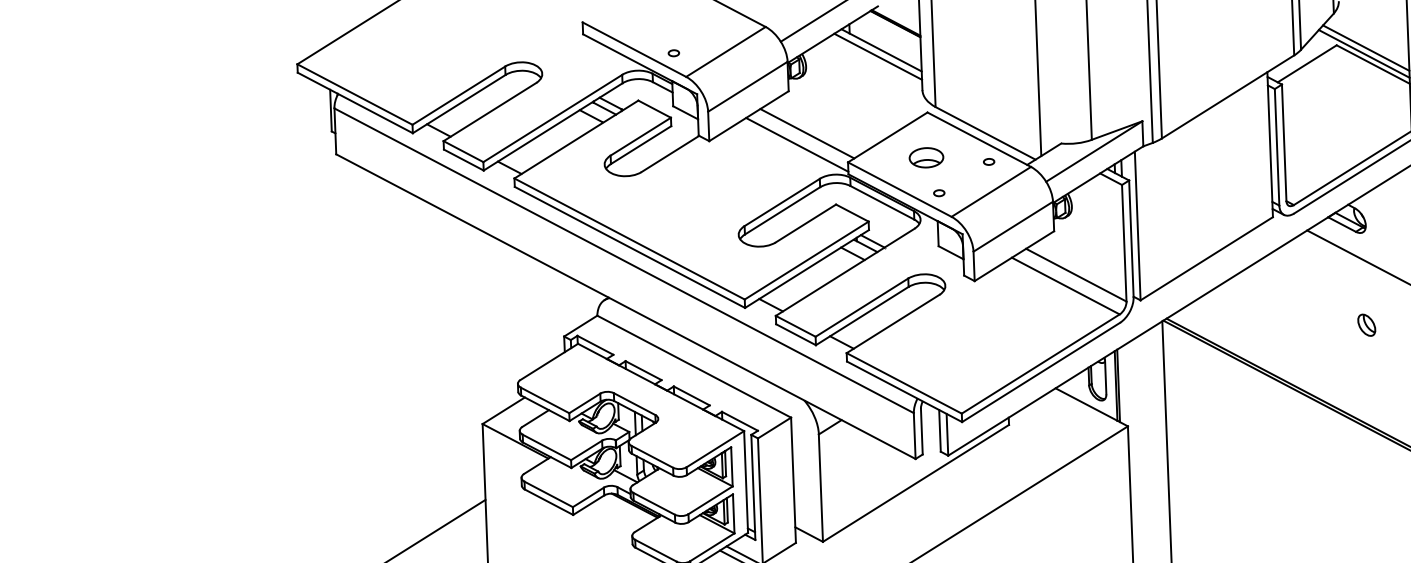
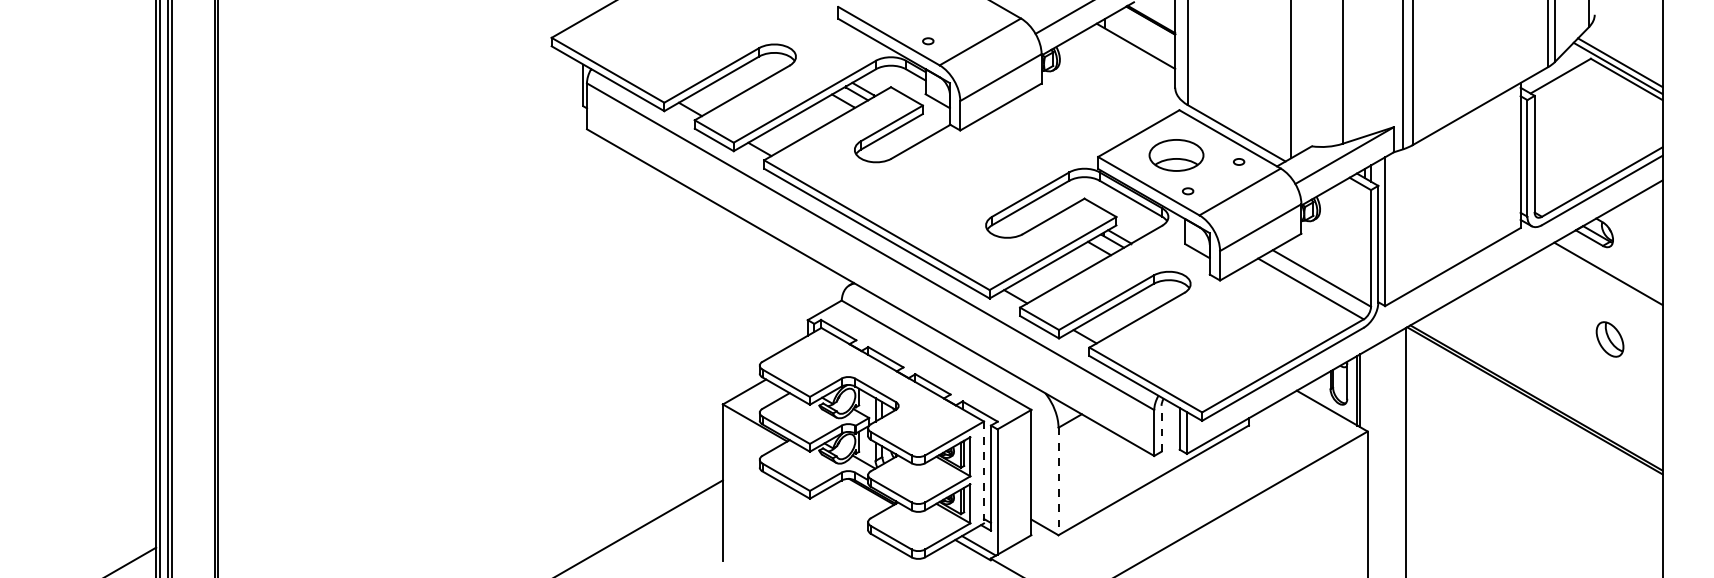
line: (878, 56) -> (1132, 52), removed
line: (807, 133) -> (1058, 126), removed
line: (797, 144) -> (1048, 137), removed
part: (926, 157) -> (1176, 155), size x1.6
part: (1367, 325) -> (1610, 339), size x1.6
line: (921, 431) -> (1161, 428), solid -> dashed
line: (745, 482) -> (983, 472), solid -> dashed
line: (820, 488) -> (1058, 481), solid -> dashed

